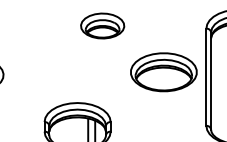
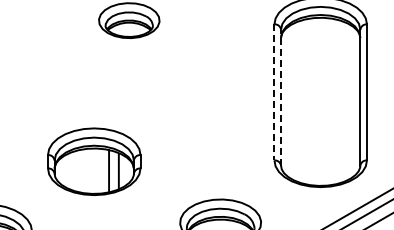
part: (163, 72) -> (214, 85), removed
line: (206, 77) -> (274, 92), solid -> dashed
line: (211, 80) -> (281, 97), solid -> dashed

